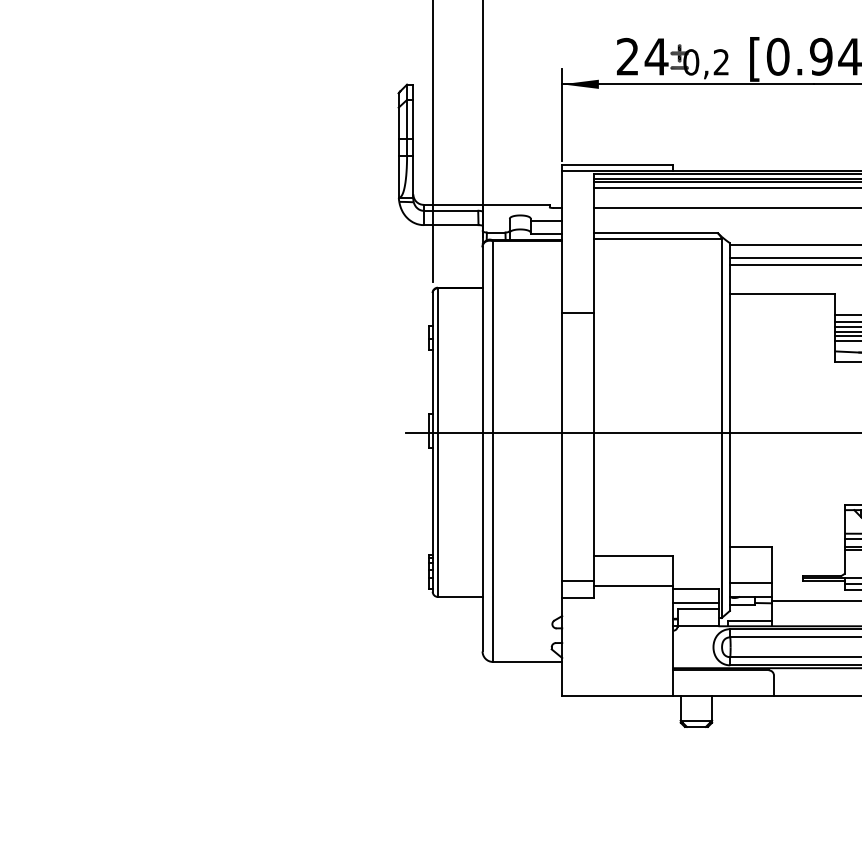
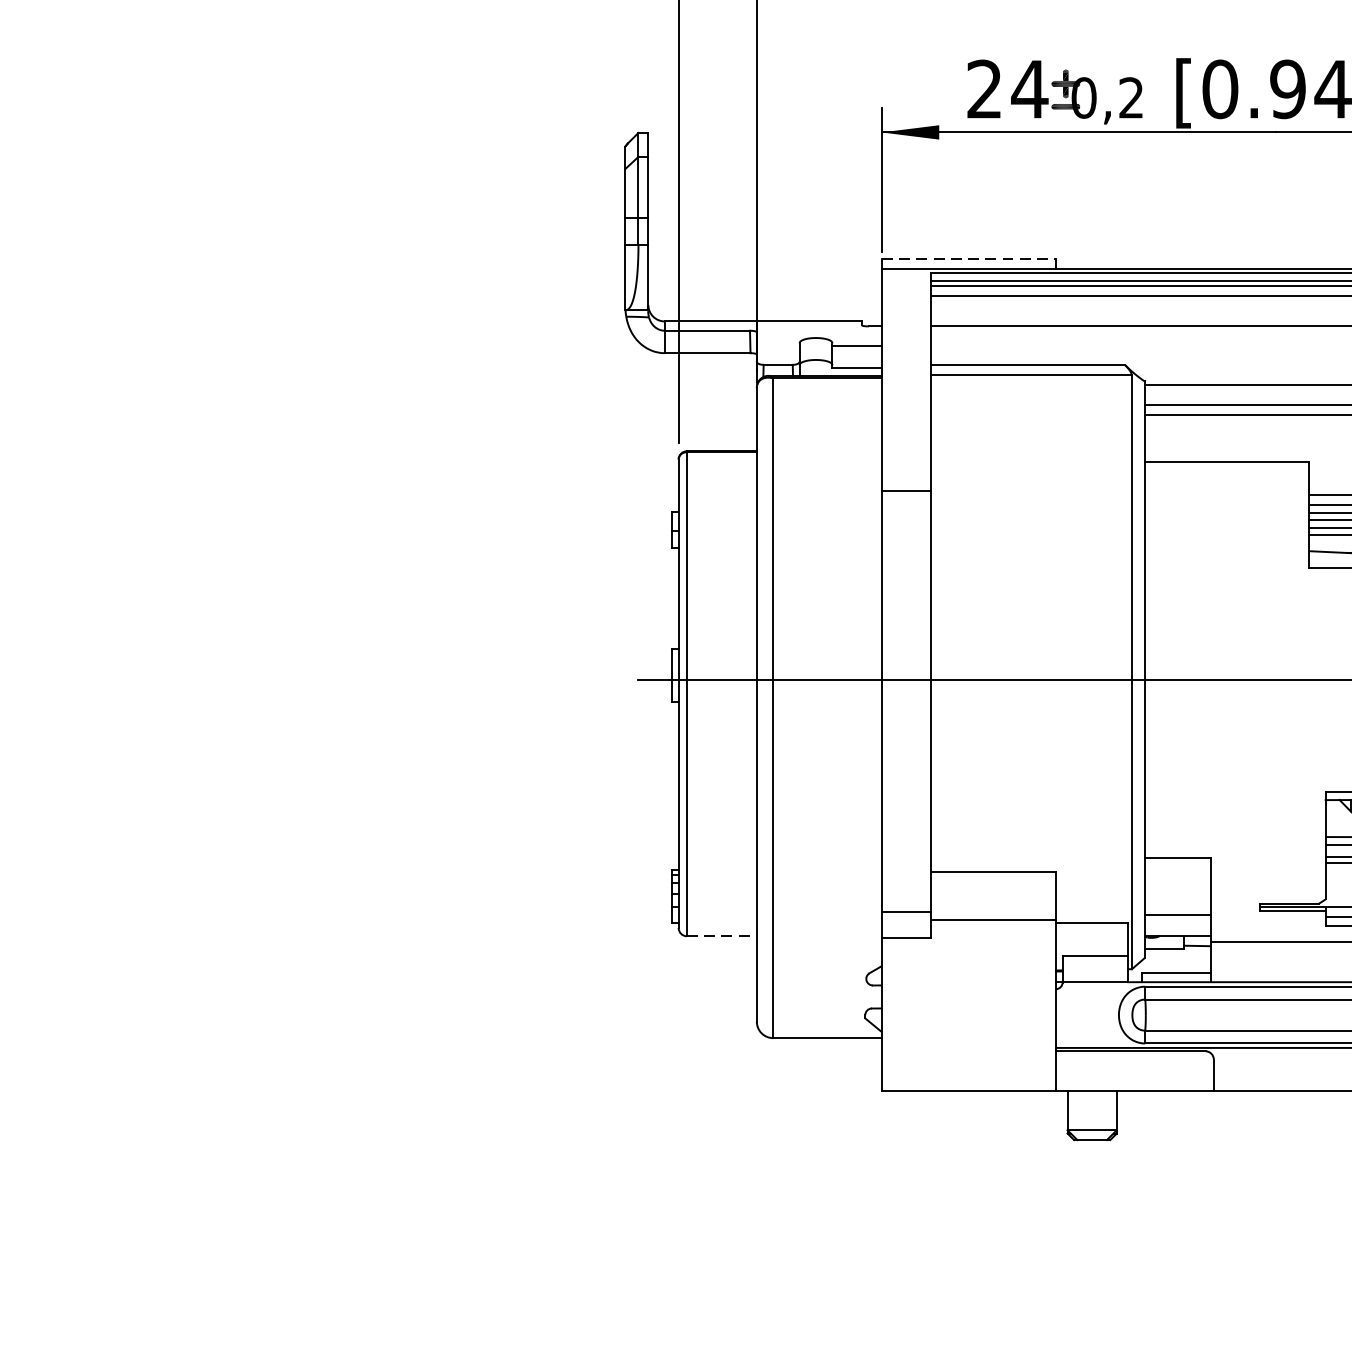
line: (617, 165) -> (968, 259), solid -> dashed
line: (460, 596) -> (722, 935), solid -> dashed
line: (696, 602) -> (1092, 944), removed

